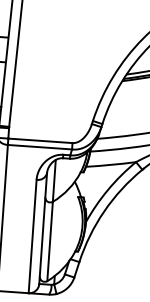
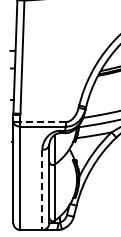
line: (40, 141) -> (43, 122), solid -> dashed
line: (32, 237) -> (42, 190), solid -> dashed

